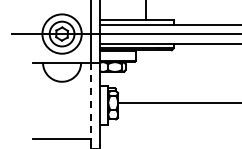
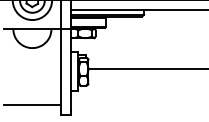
line: (90, 101) -> (60, 67), dashed -> solid

